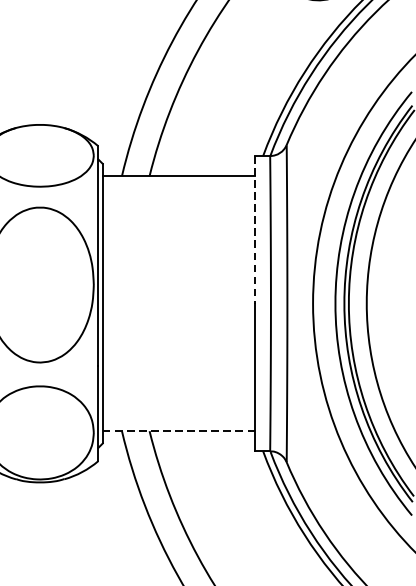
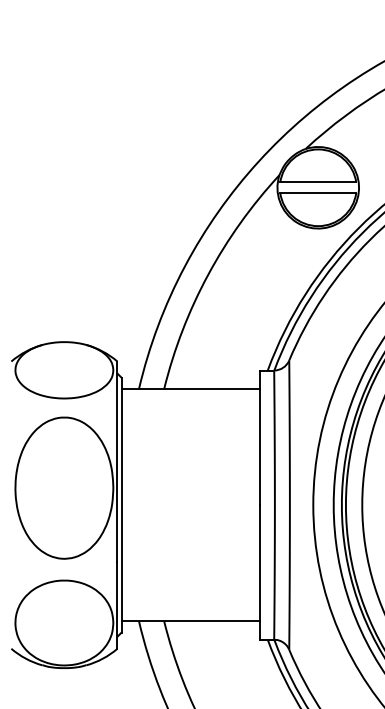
line: (255, 230) -> (260, 438), dashed -> solid
line: (179, 431) -> (191, 621), dashed -> solid

